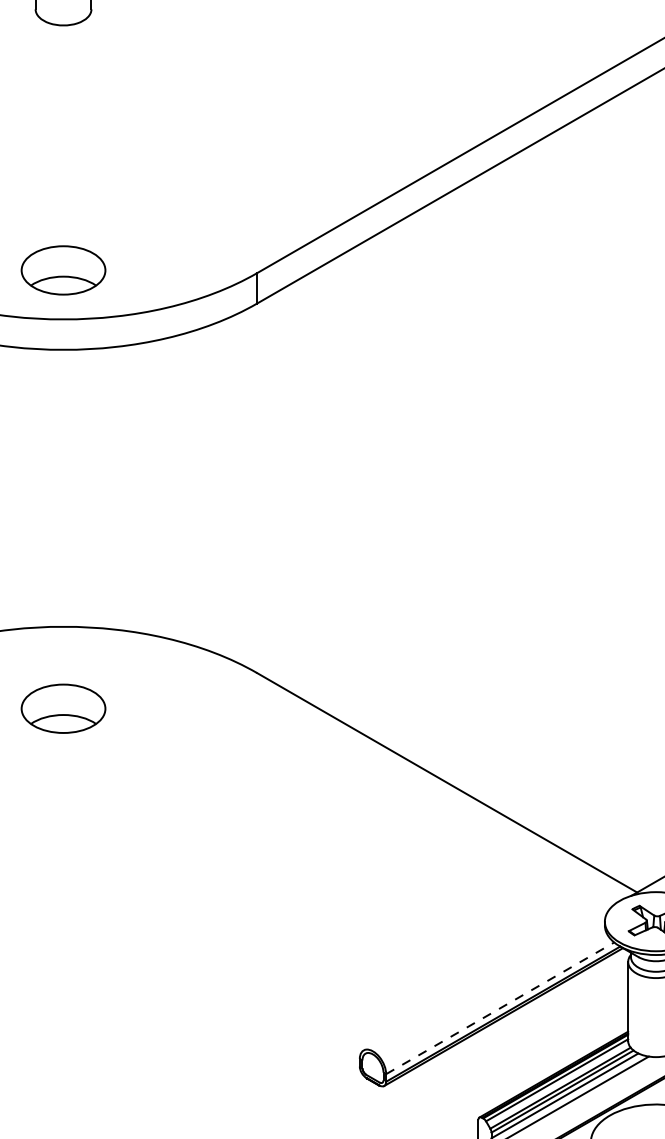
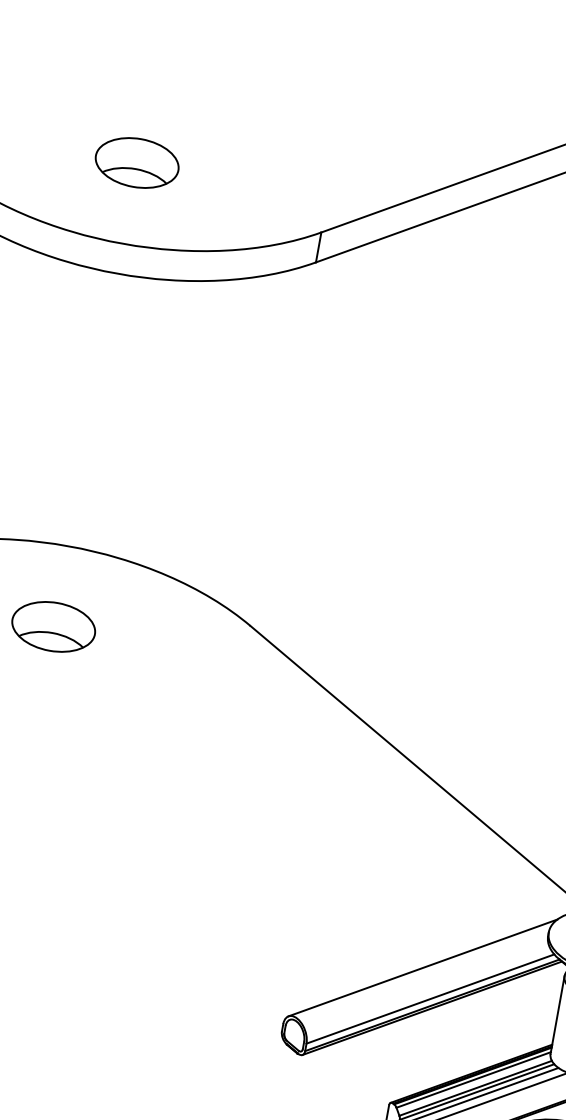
part: (63, 270) -> (137, 163), moved
line: (487, 978) -> (423, 967), added
line: (500, 1008) -> (430, 999), dashed -> solid

